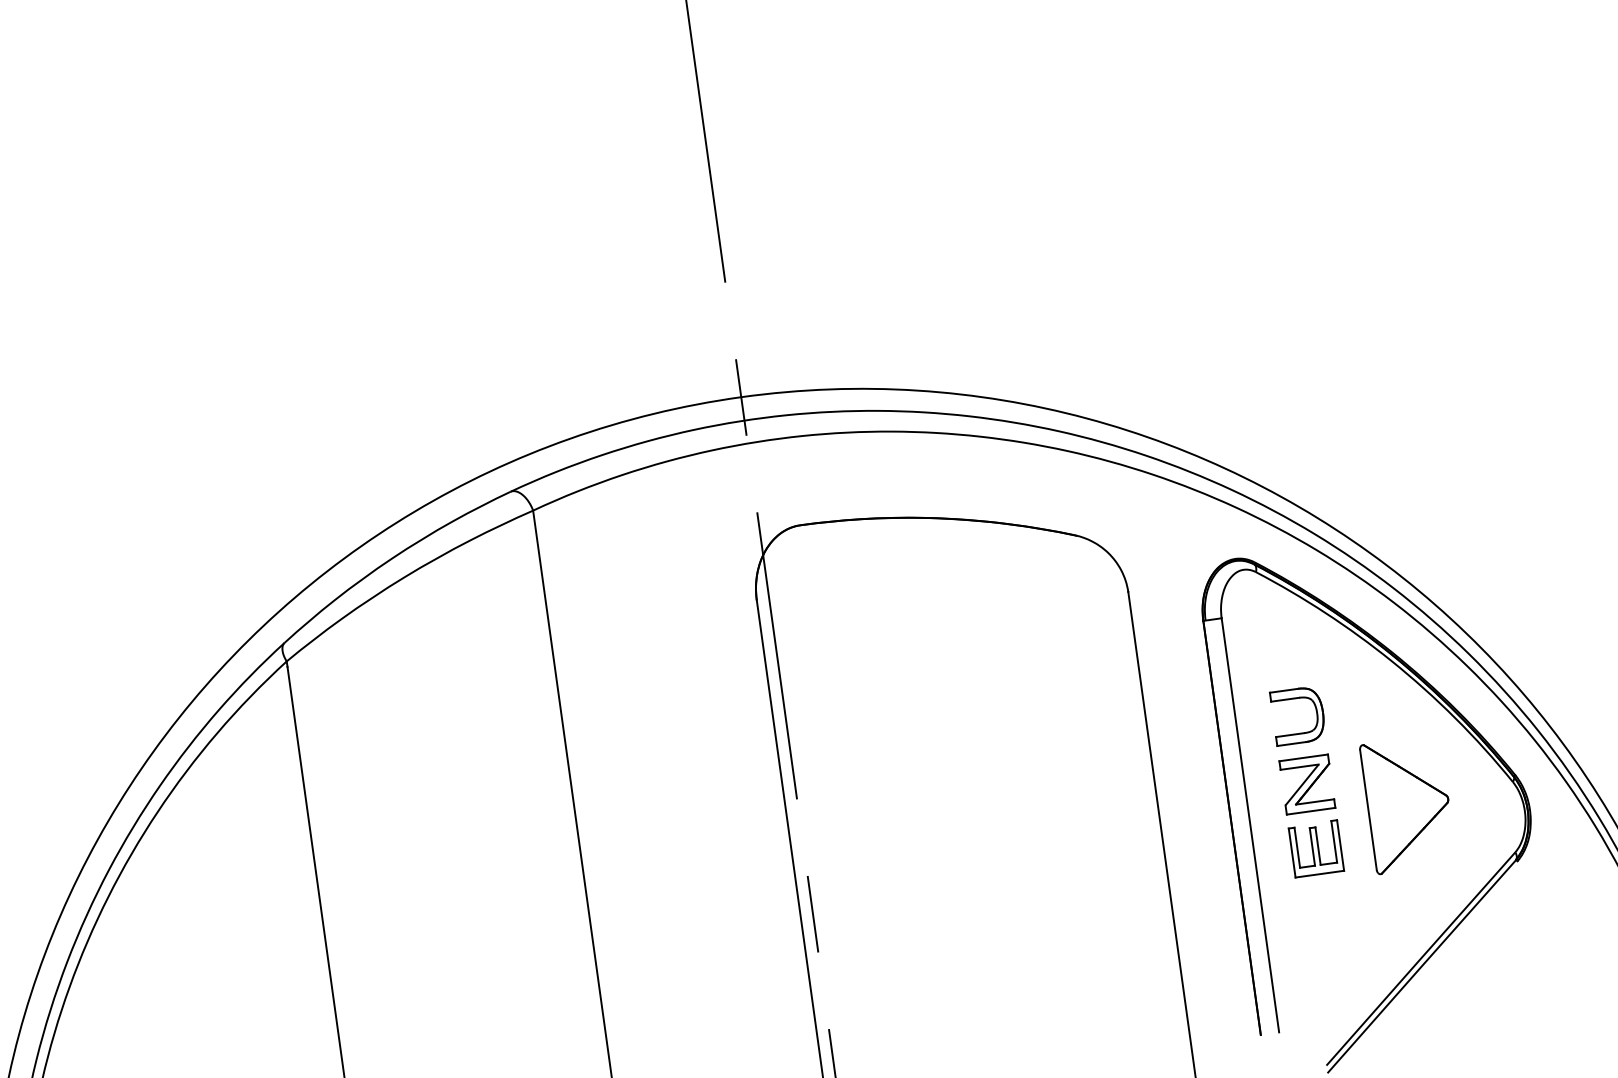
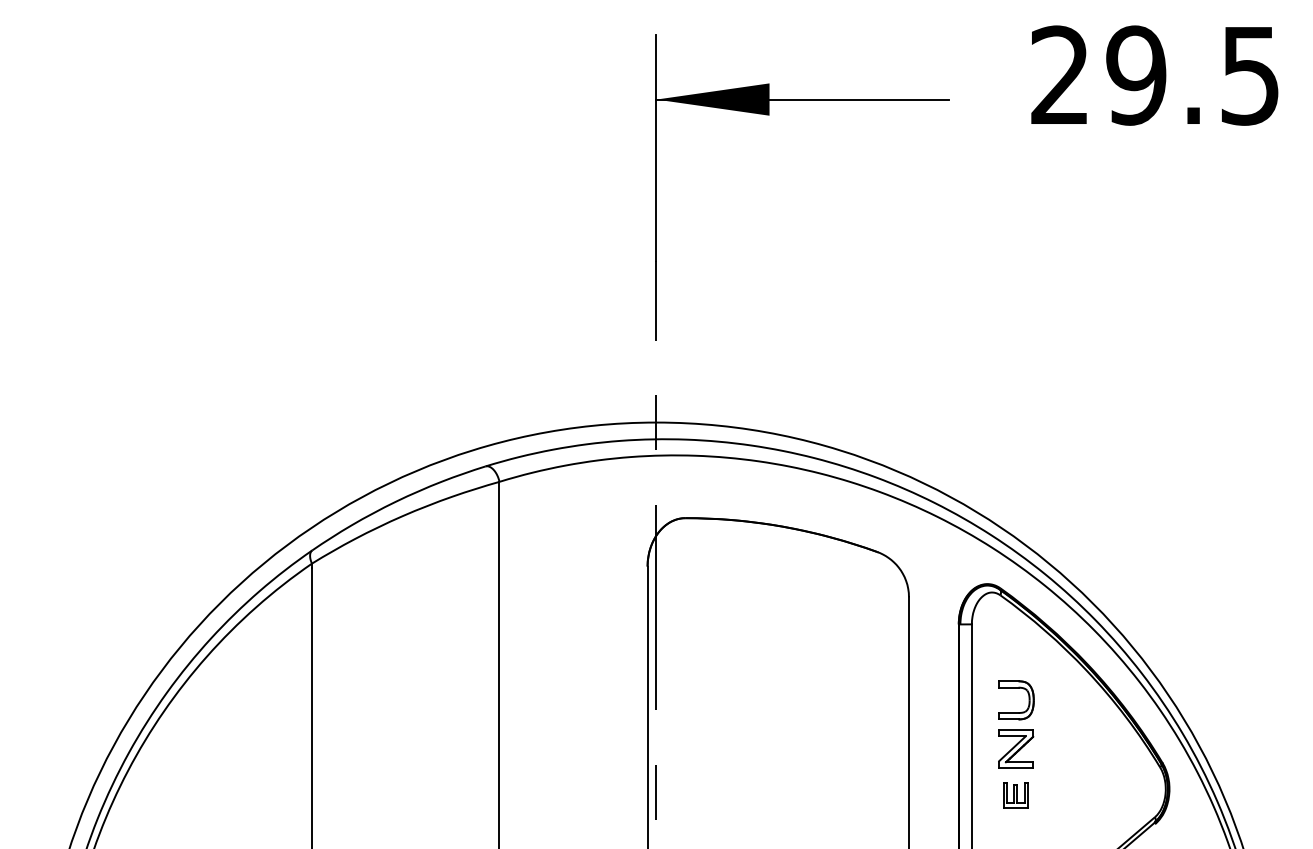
part: (1408, 805) -> (1084, 773), removed
part: (1315, 847) -> (1015, 794), size x0.7

